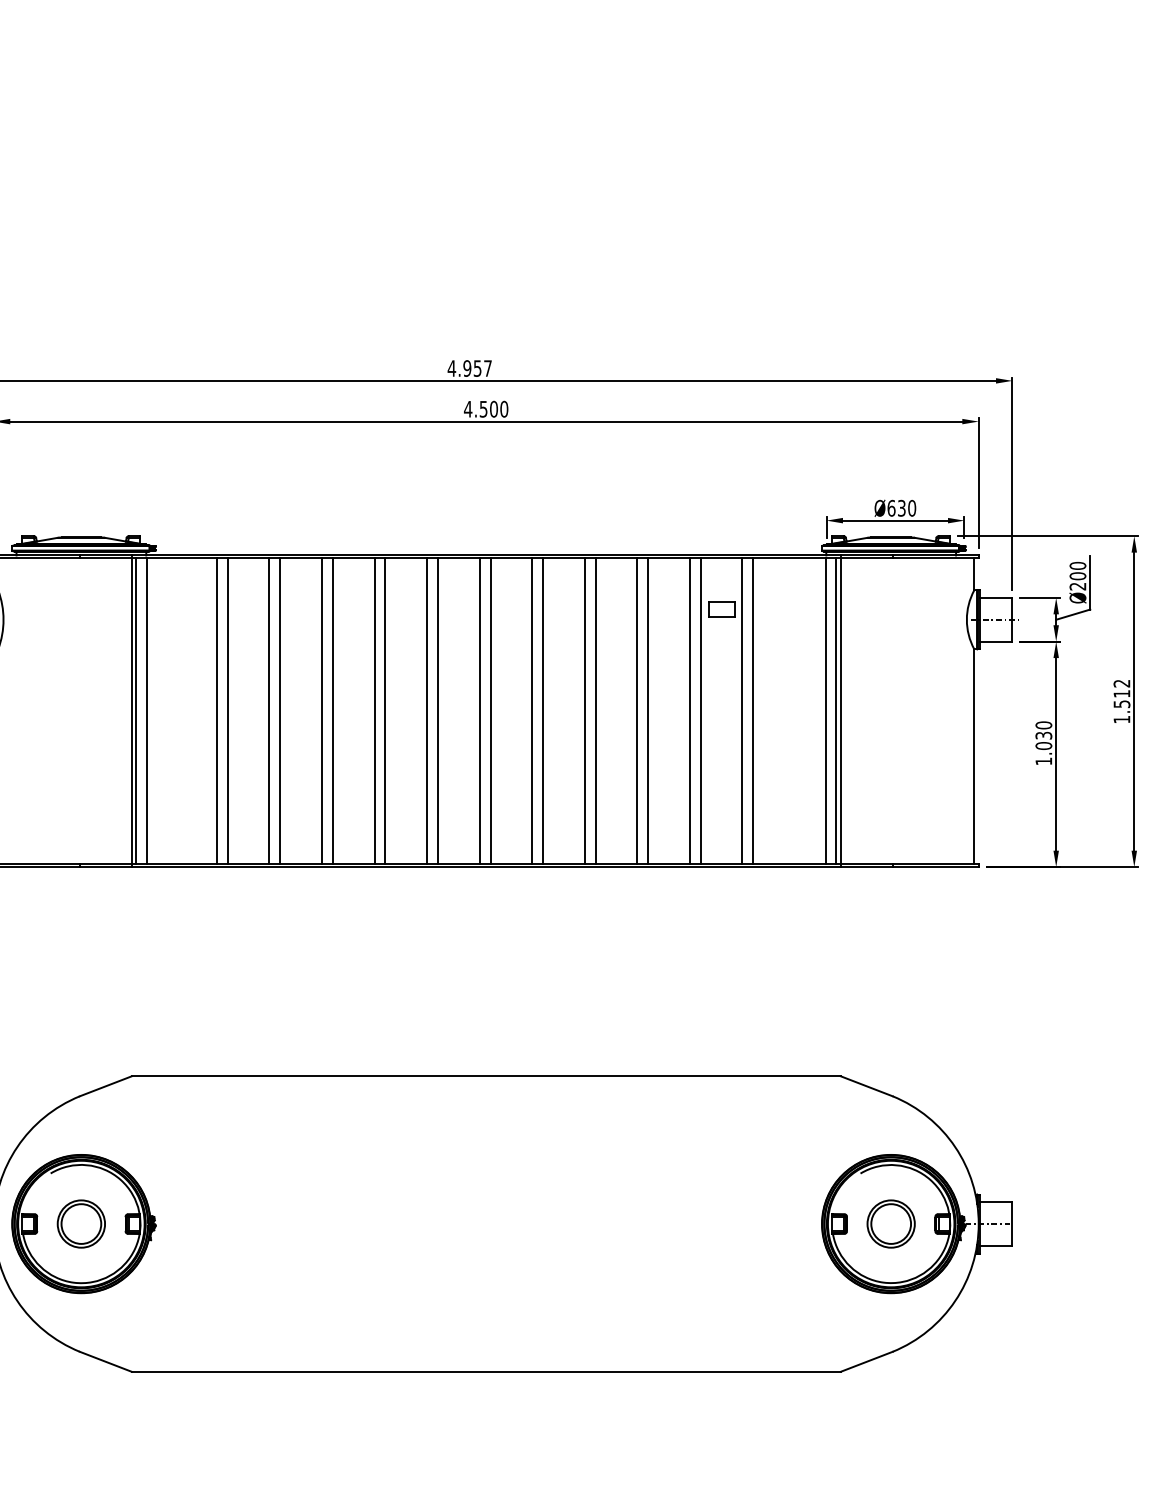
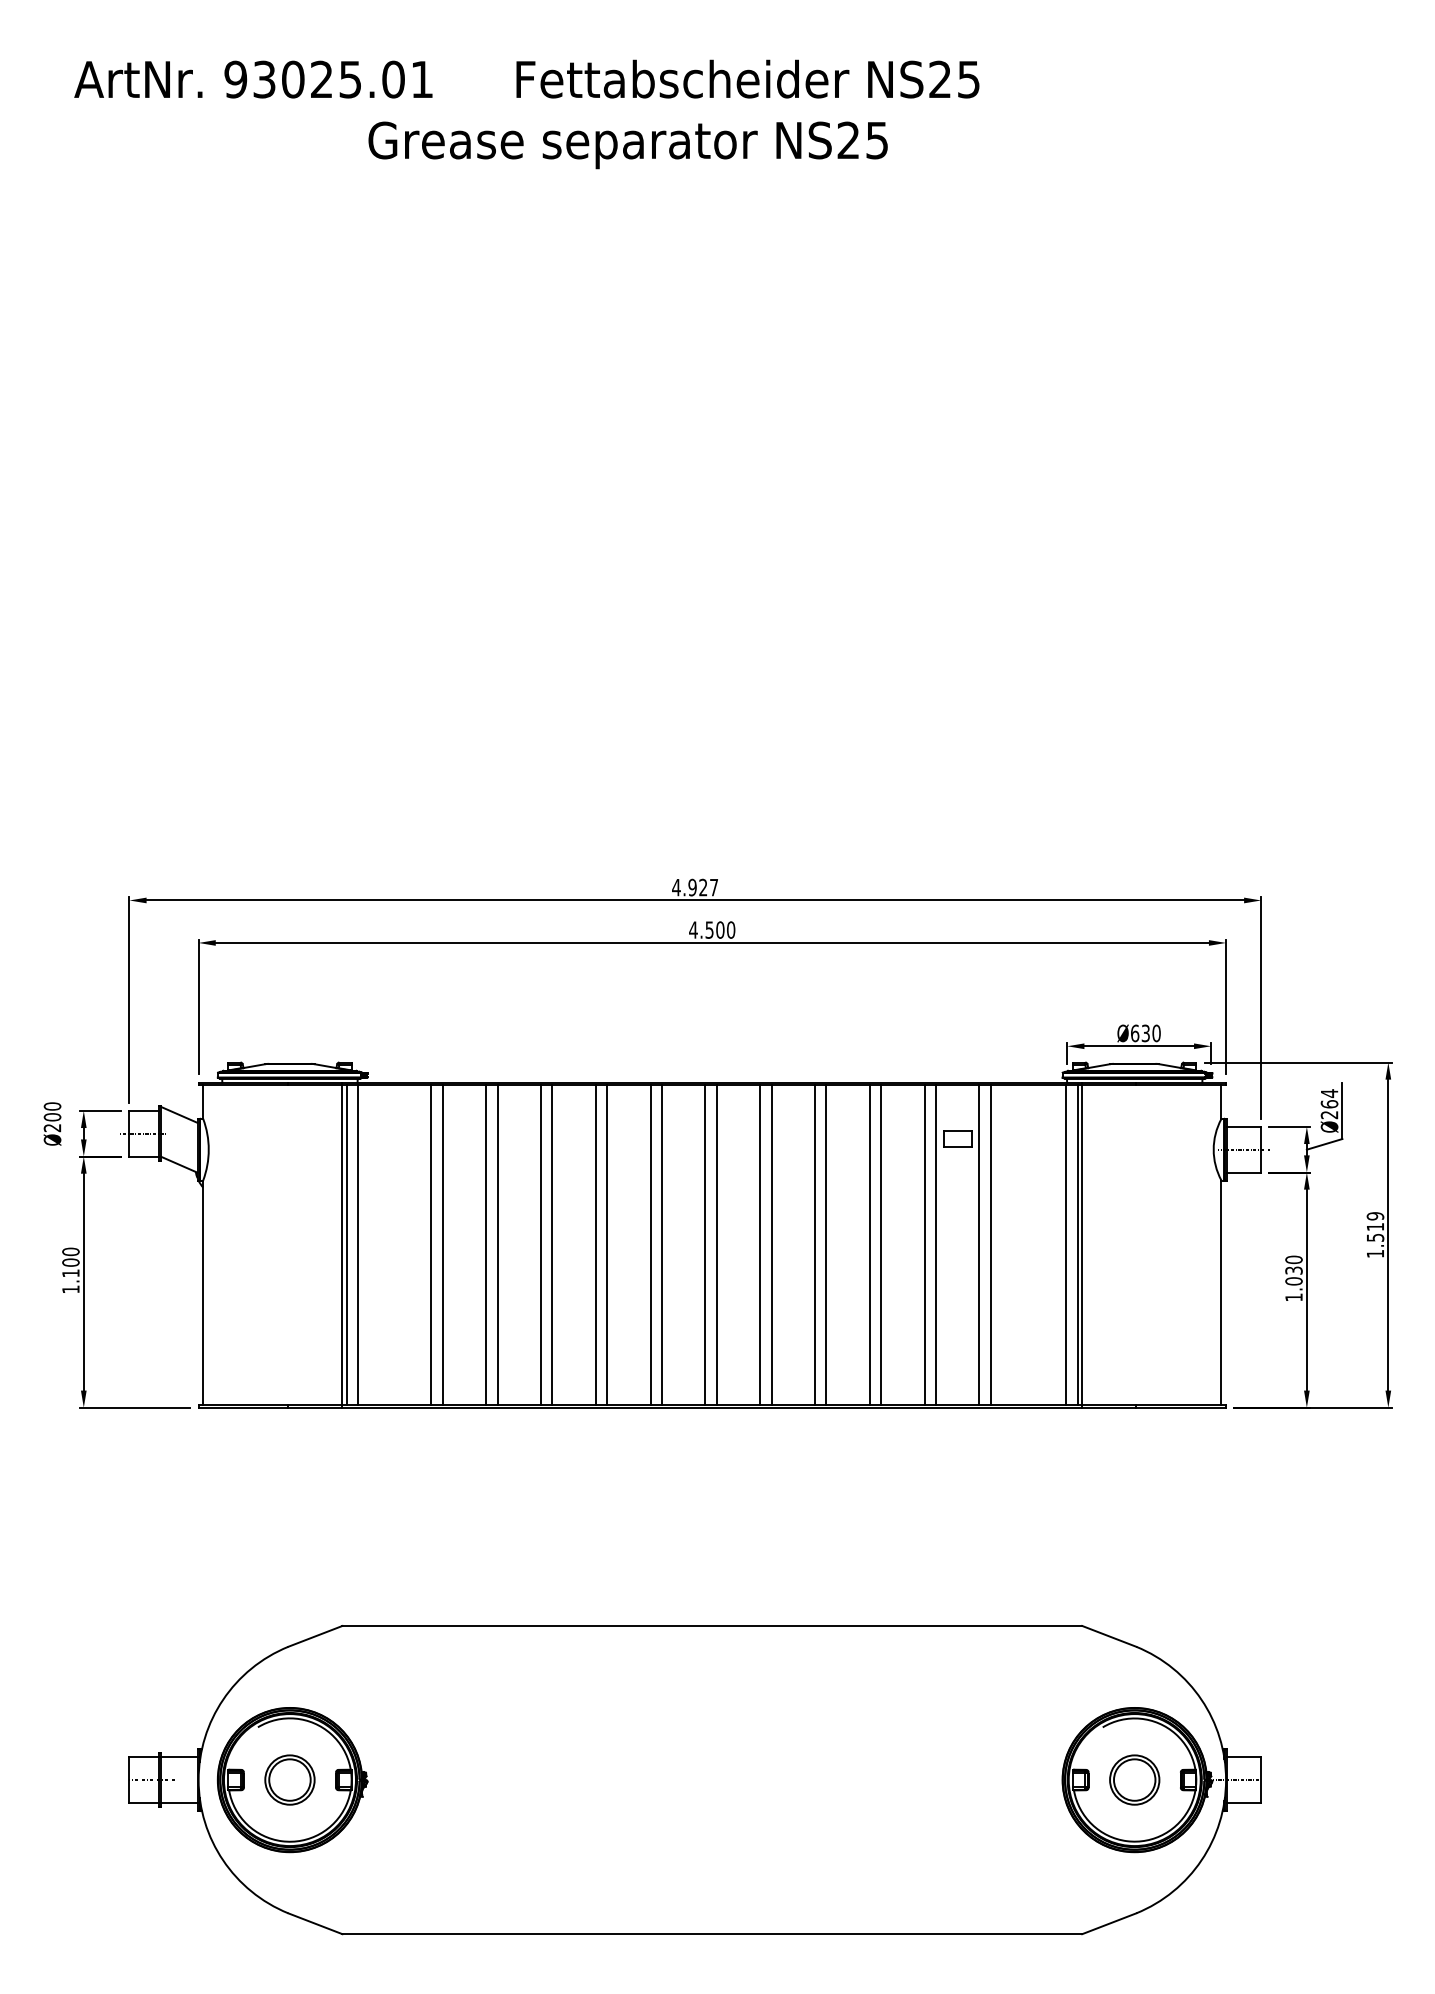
text: (477, 368) -> (703, 887), 4.957 -> 4.927
text: (1077, 570) -> (1329, 1098), Ø200 -> Ø264
text: (1121, 683) -> (1375, 1216), 1.512 -> 1.519

